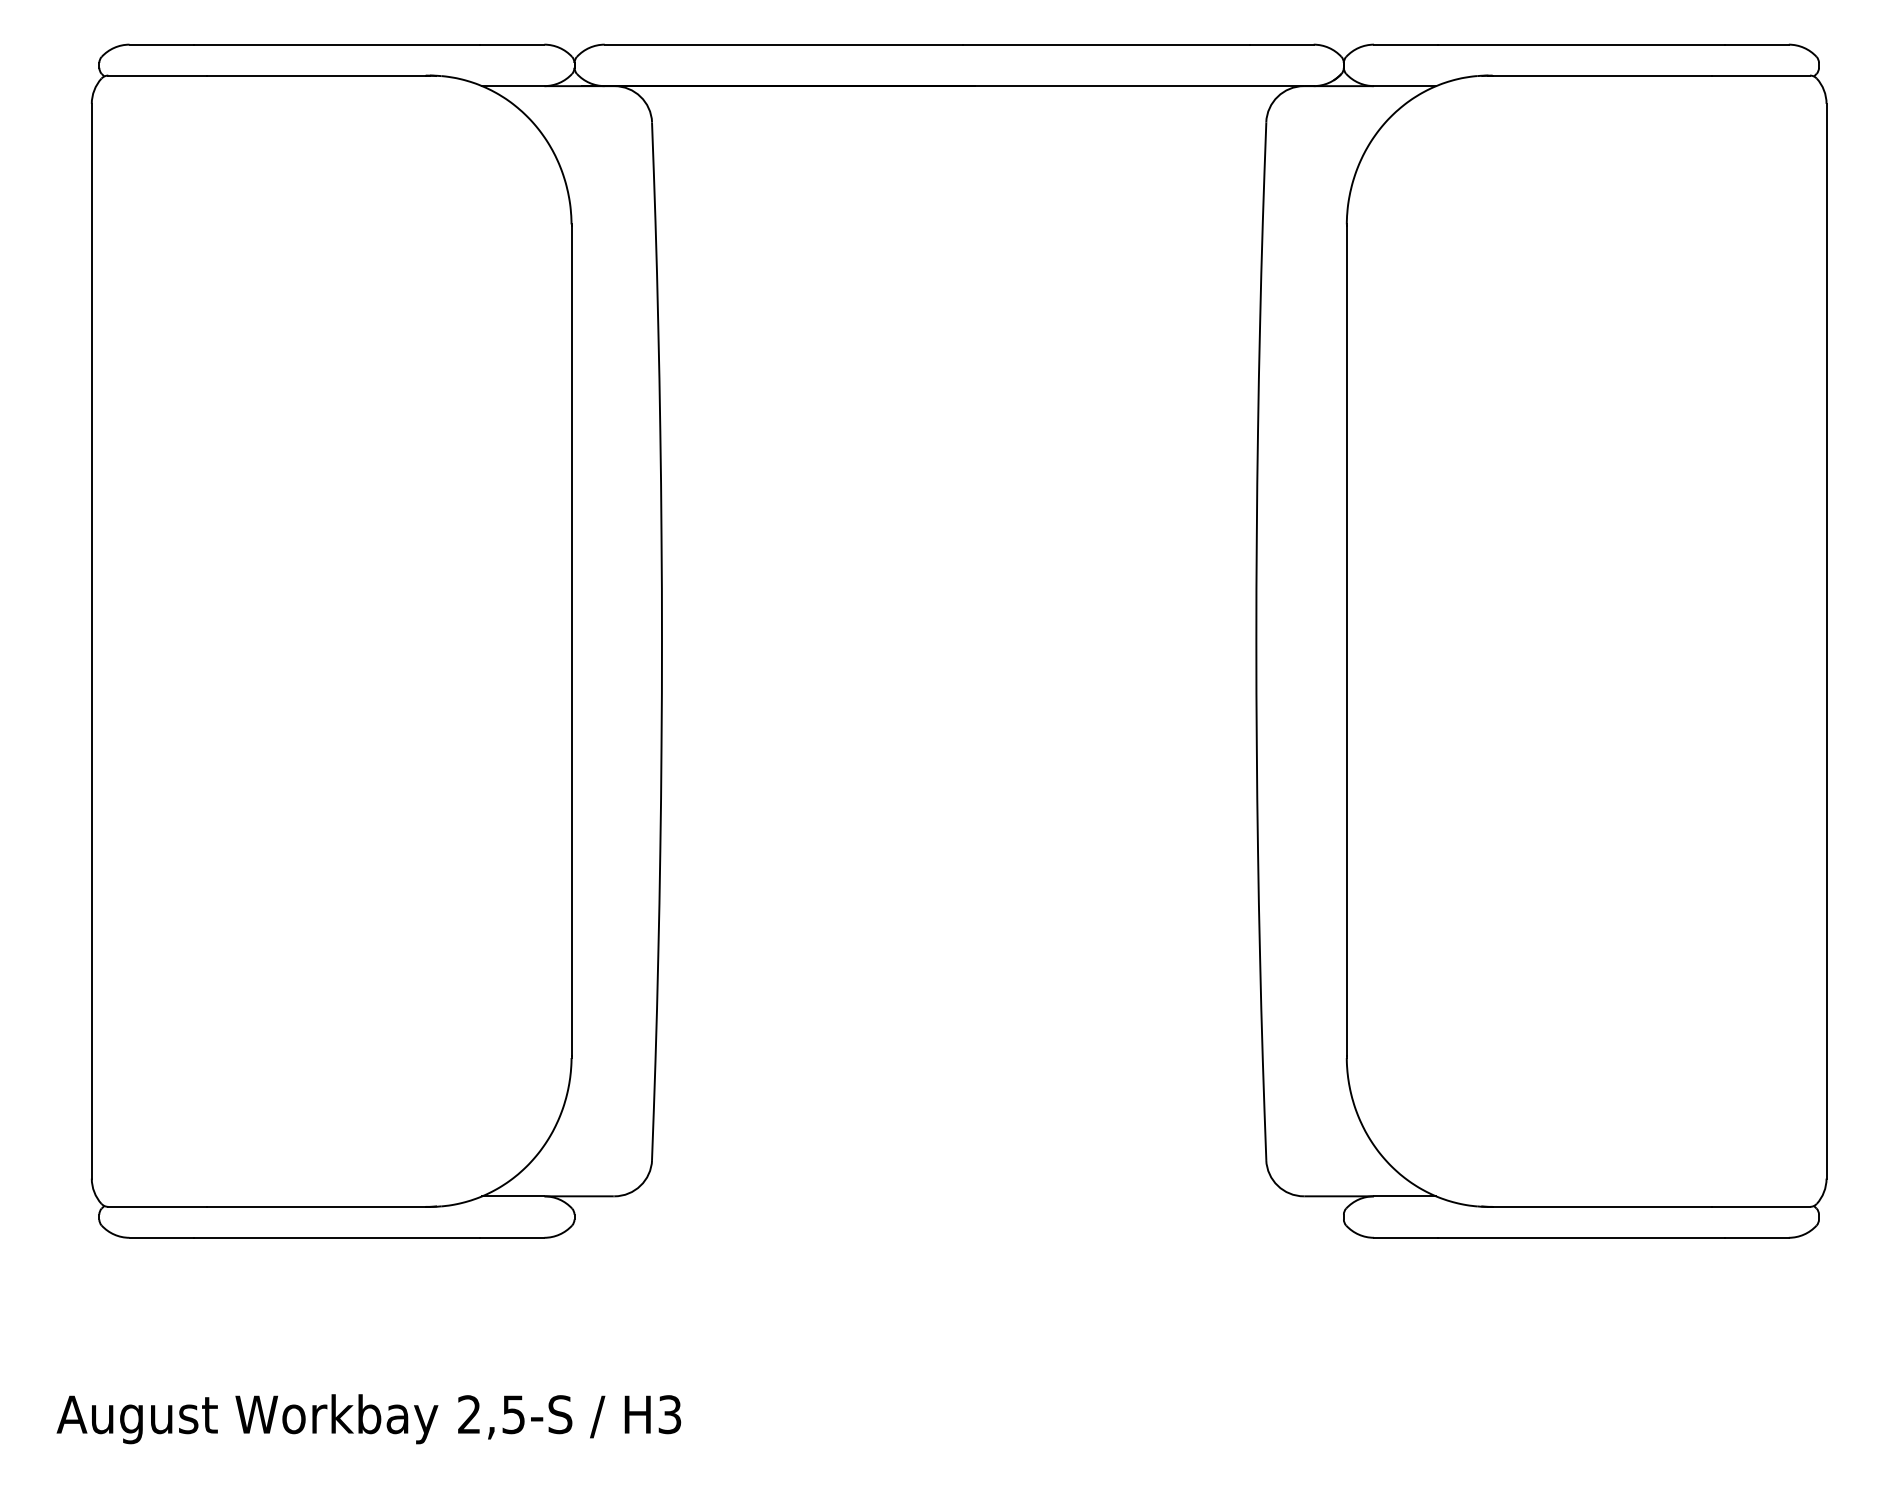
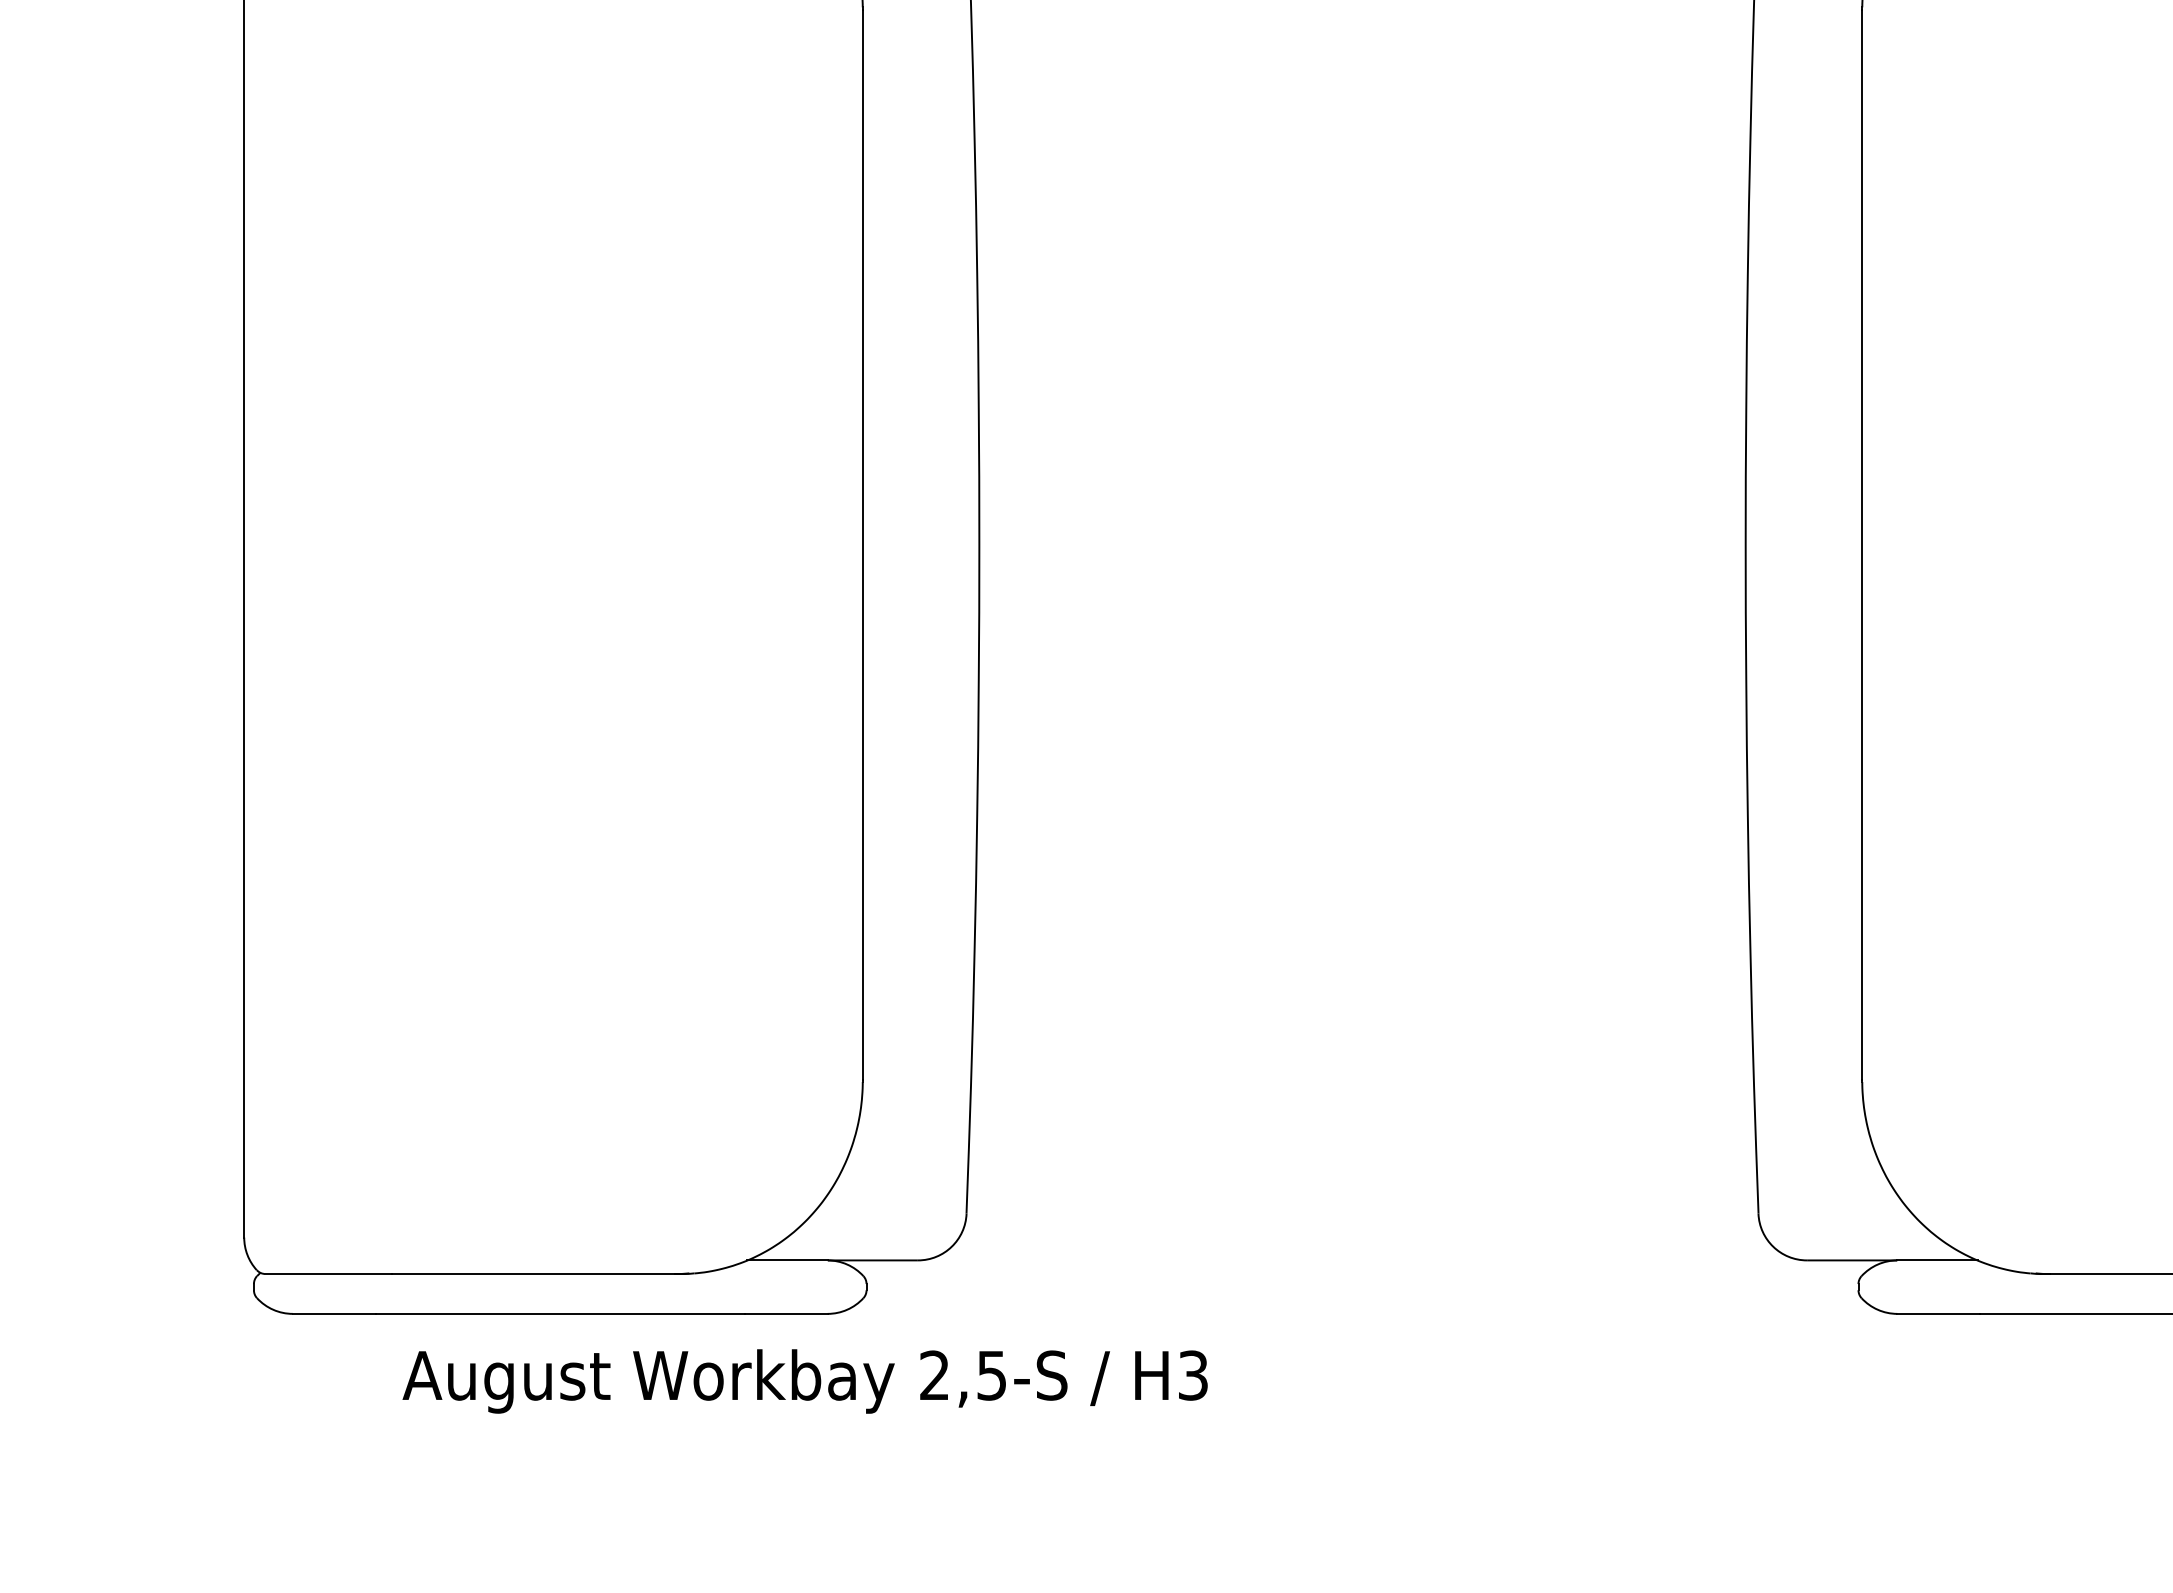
text: (368, 1419) -> (804, 1381), moved

